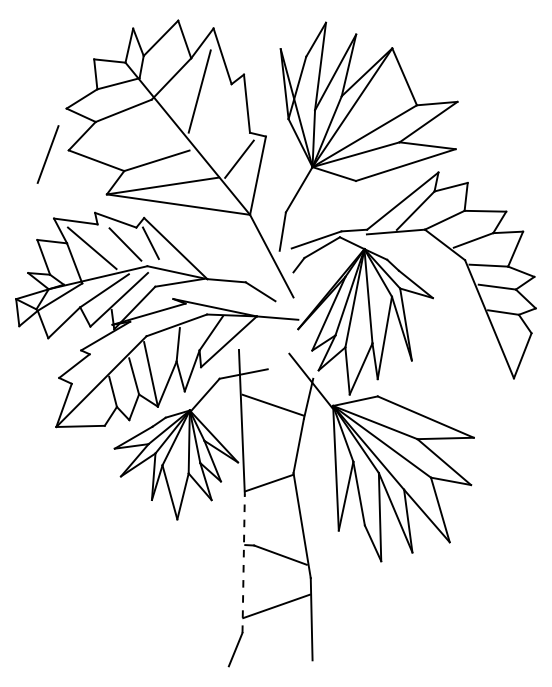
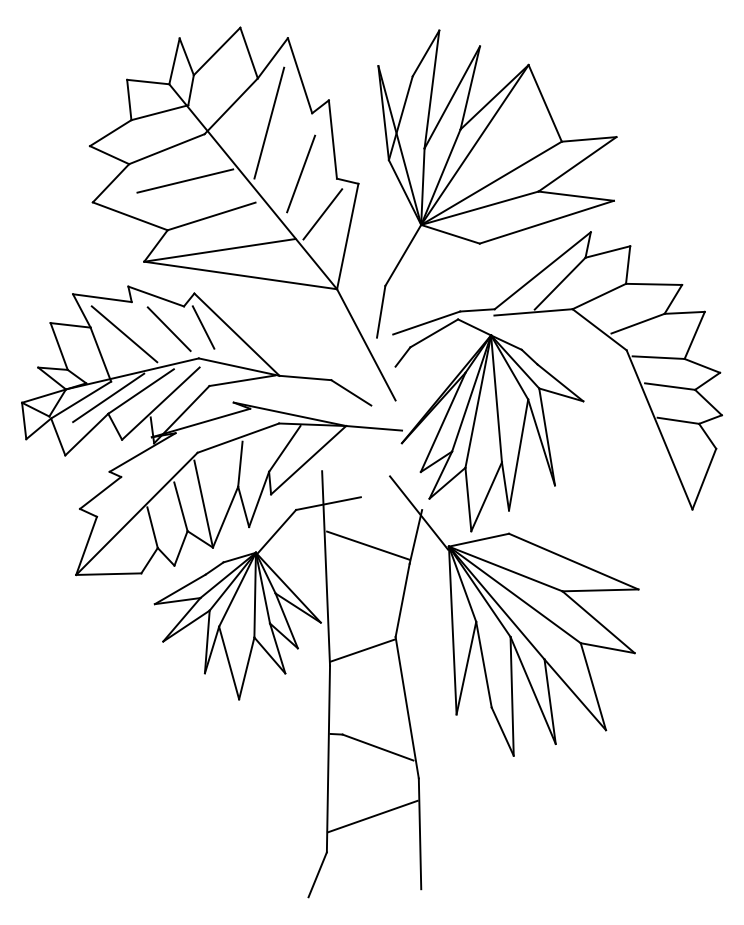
line: (137, 134) -> (185, 180), added
line: (48, 154) -> (301, 173), moved
line: (80, 295) -> (108, 397), added
line: (243, 563) -> (328, 758), dashed -> solid

